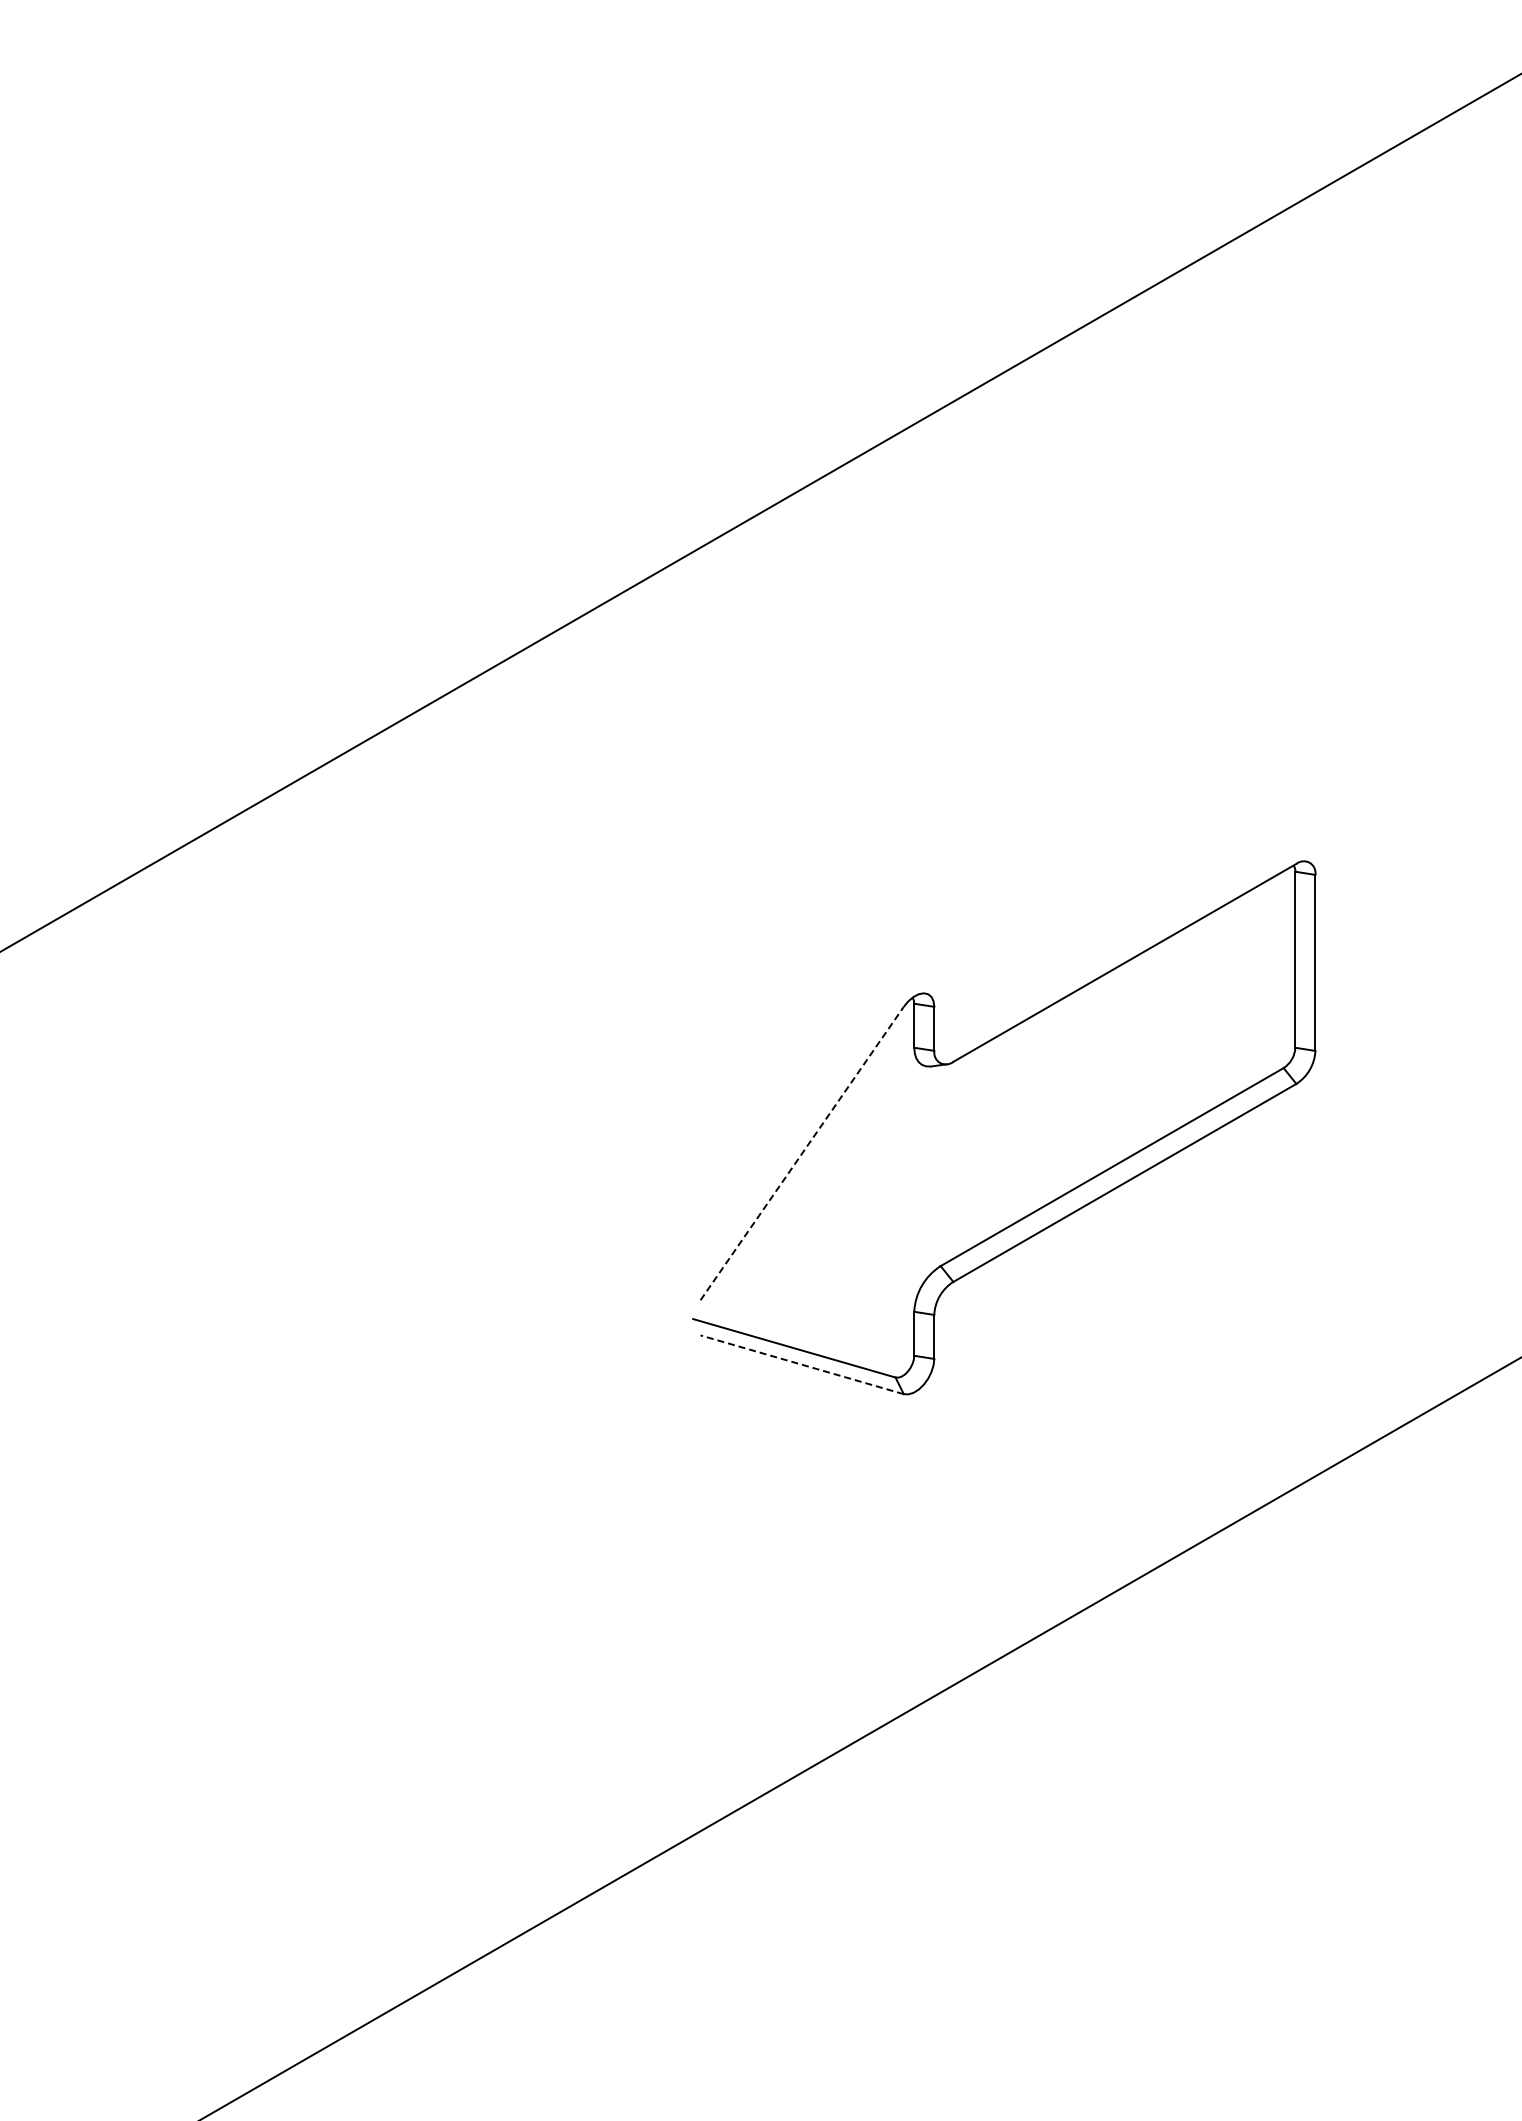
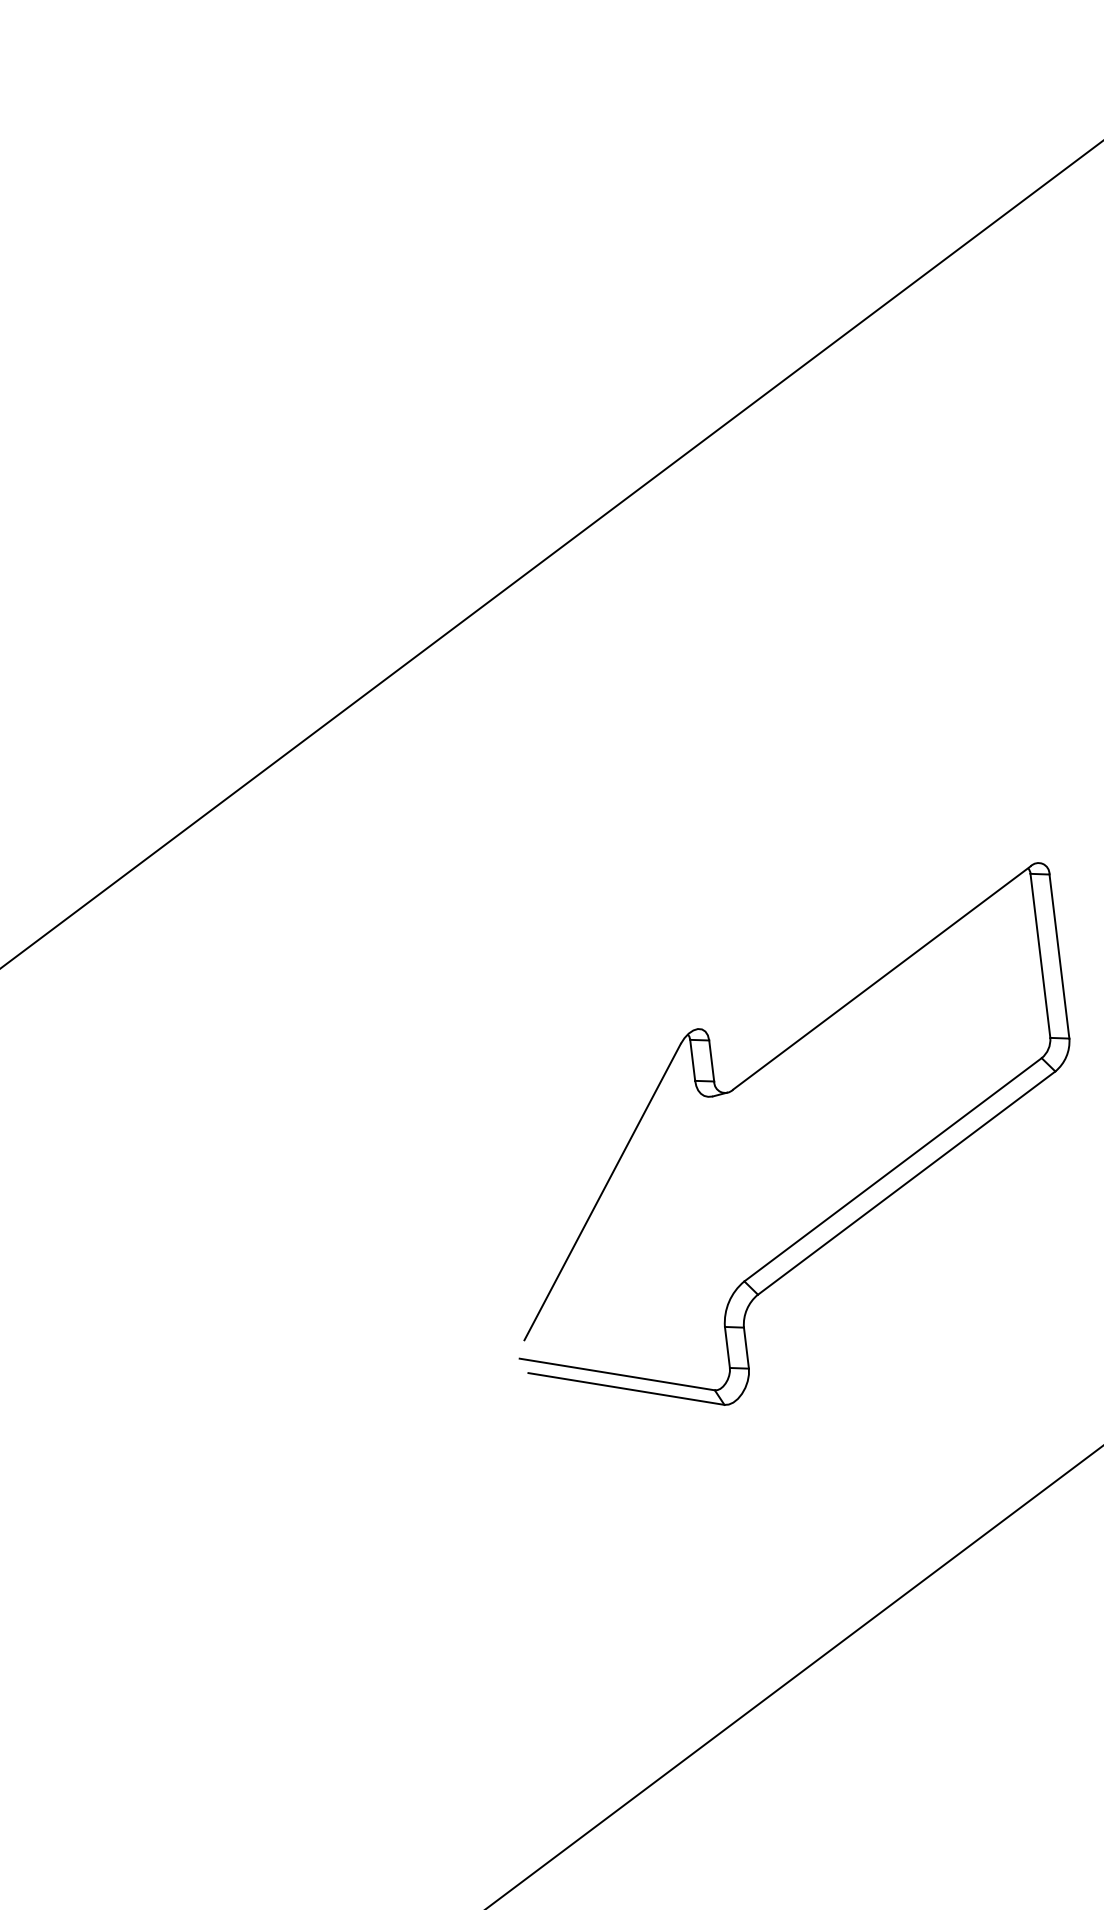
line: (802, 1153) -> (602, 1192), dashed -> solid
line: (802, 1364) -> (626, 1388), dashed -> solid

